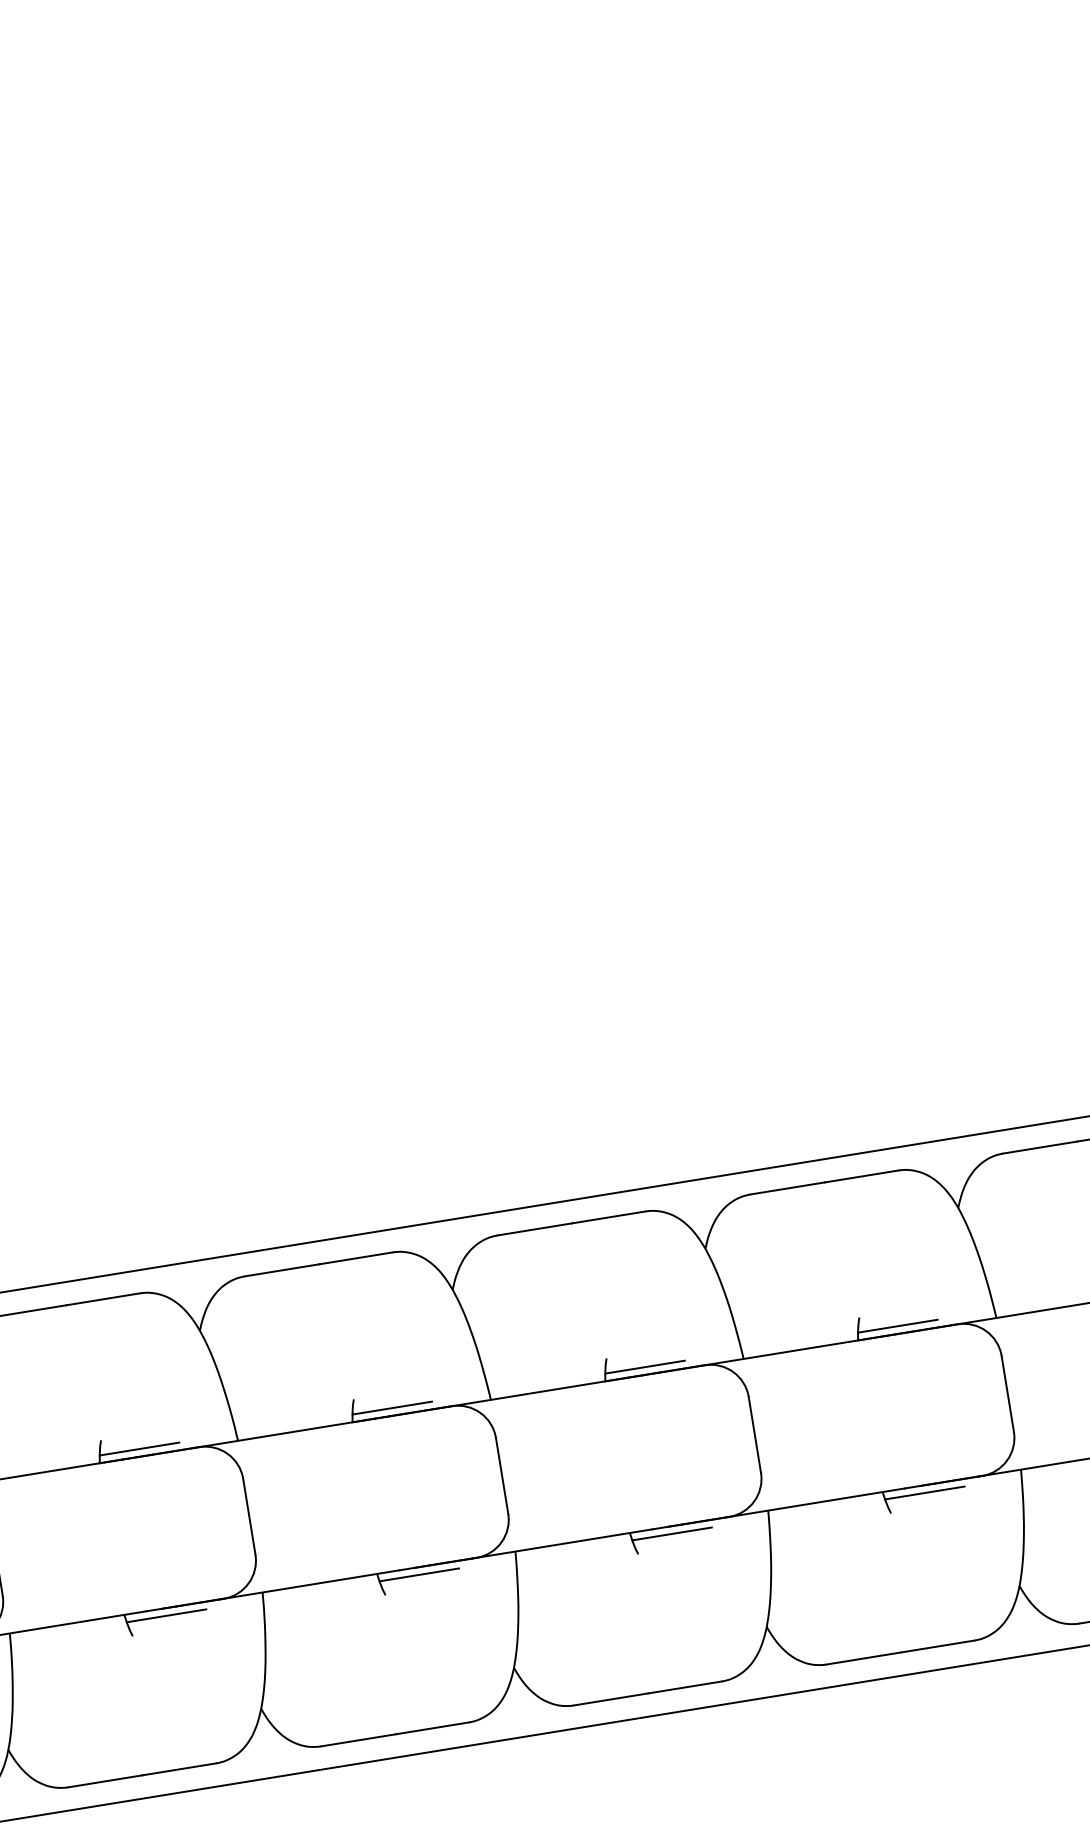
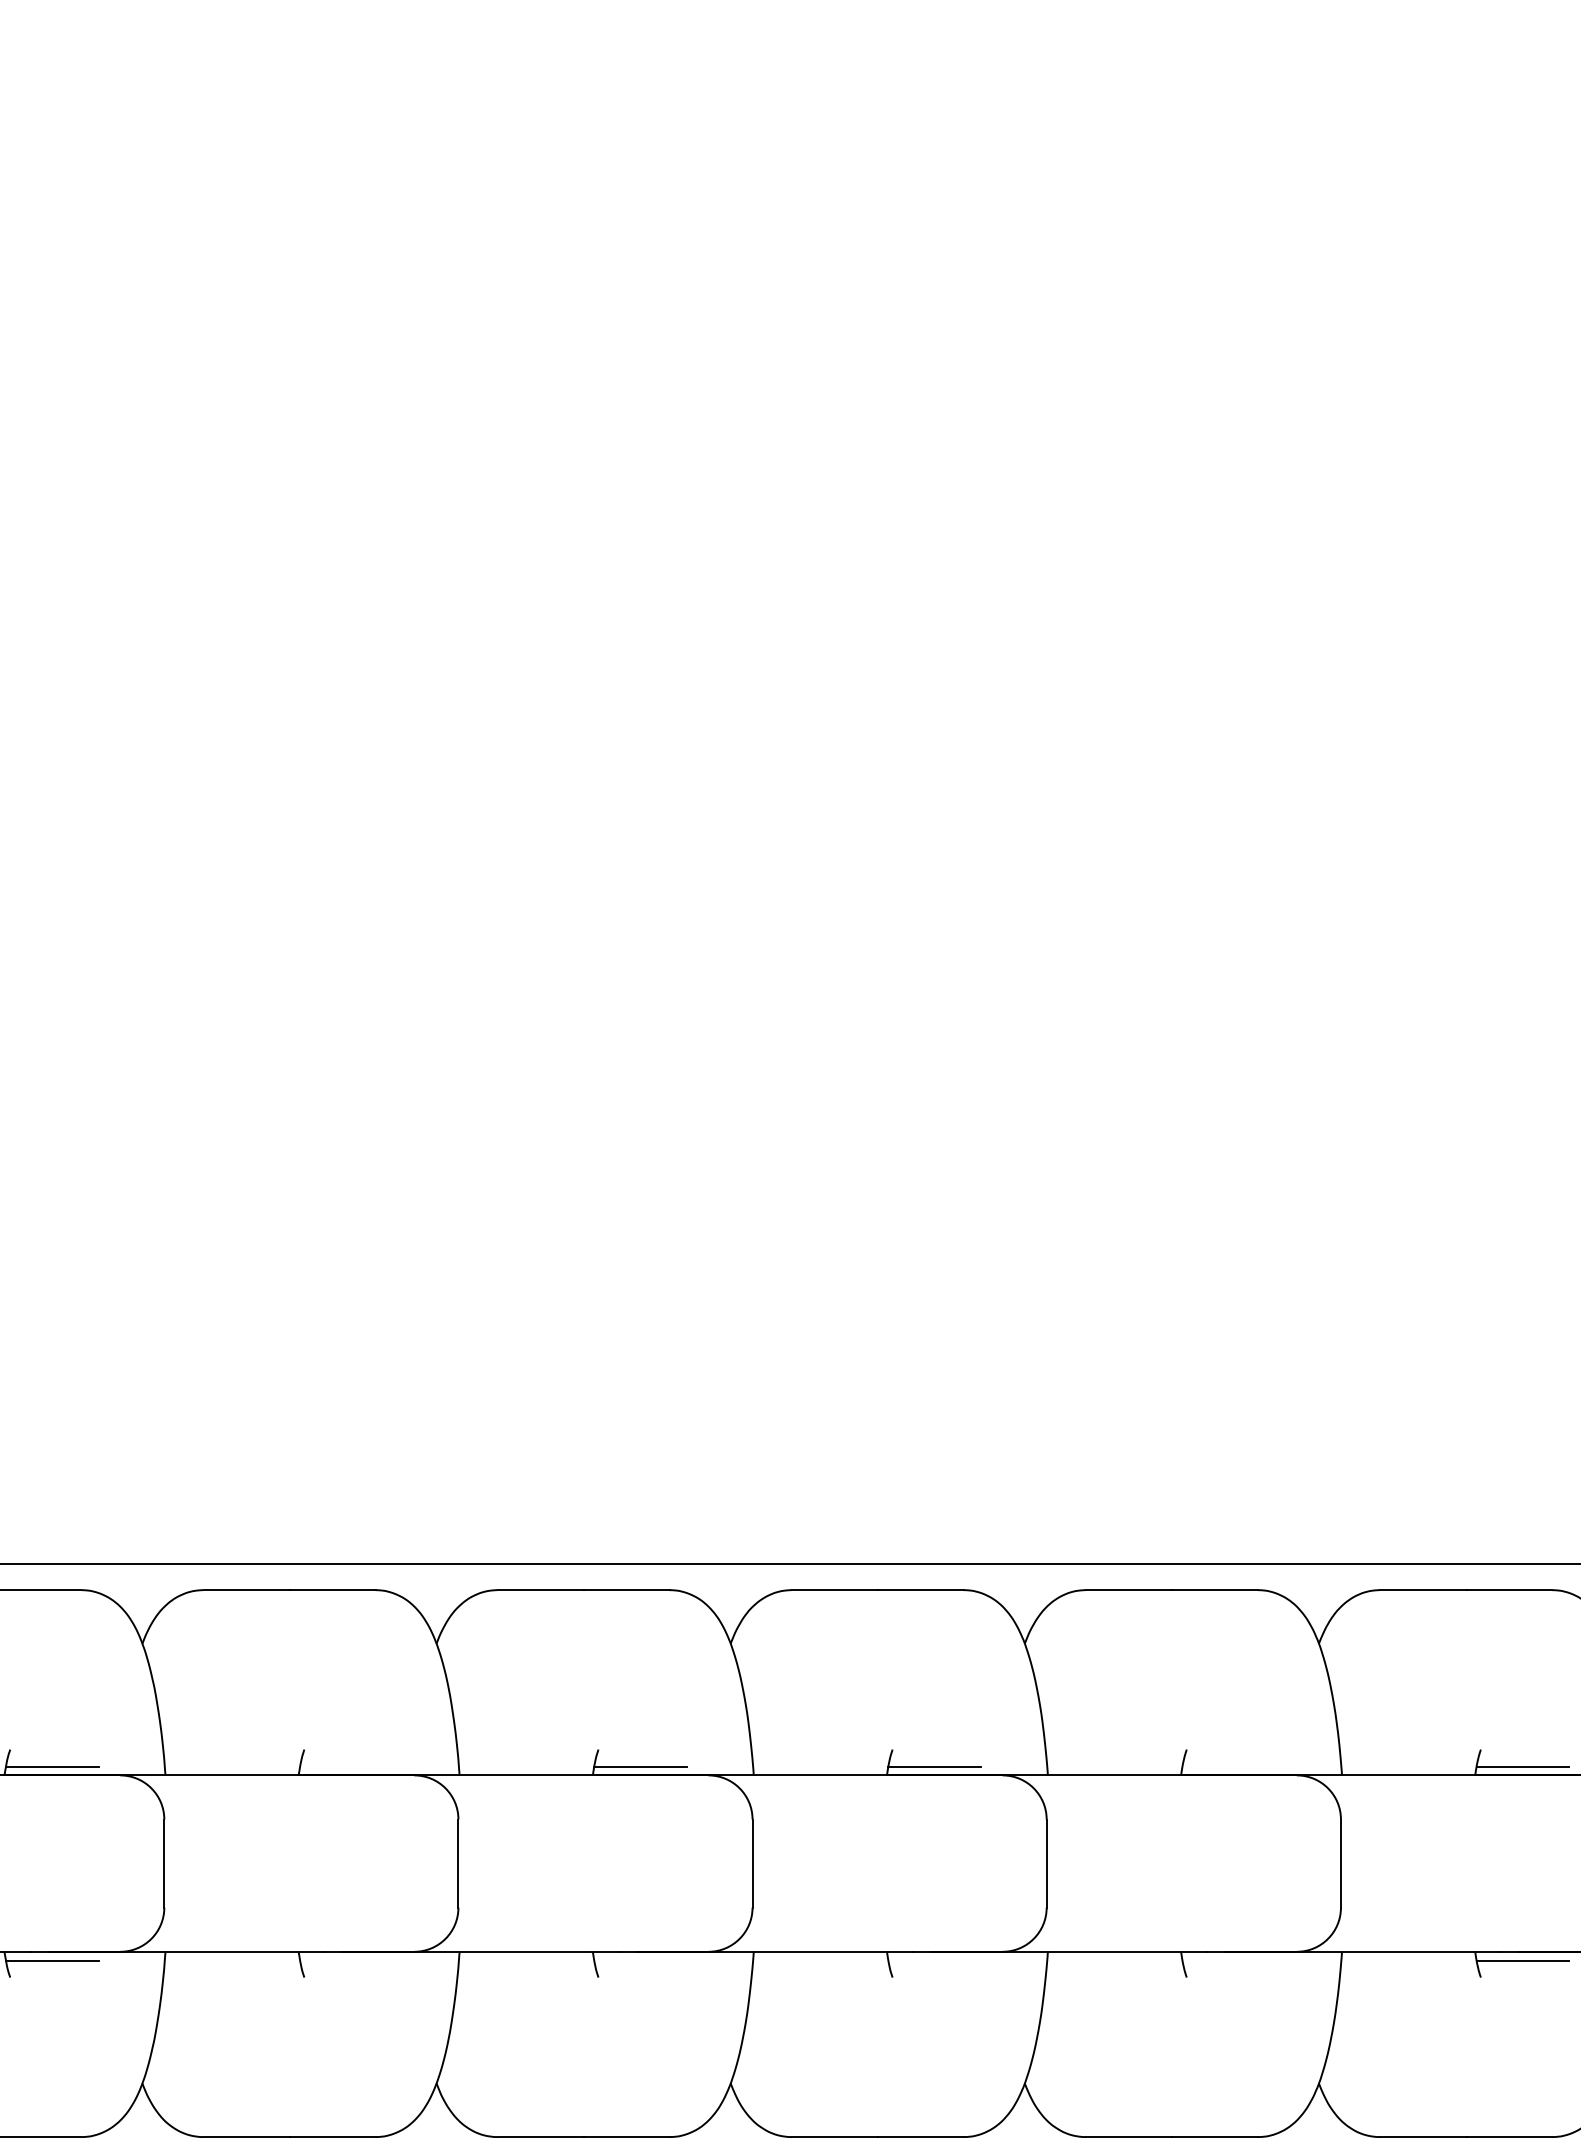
line: (897, 1326) -> (1228, 1766), removed
line: (139, 1448) -> (346, 1766), removed
line: (924, 1492) -> (1228, 1960), removed
line: (671, 1533) -> (934, 1960), removed
line: (419, 1574) -> (640, 1960), removed
line: (166, 1615) -> (346, 1960), removed

